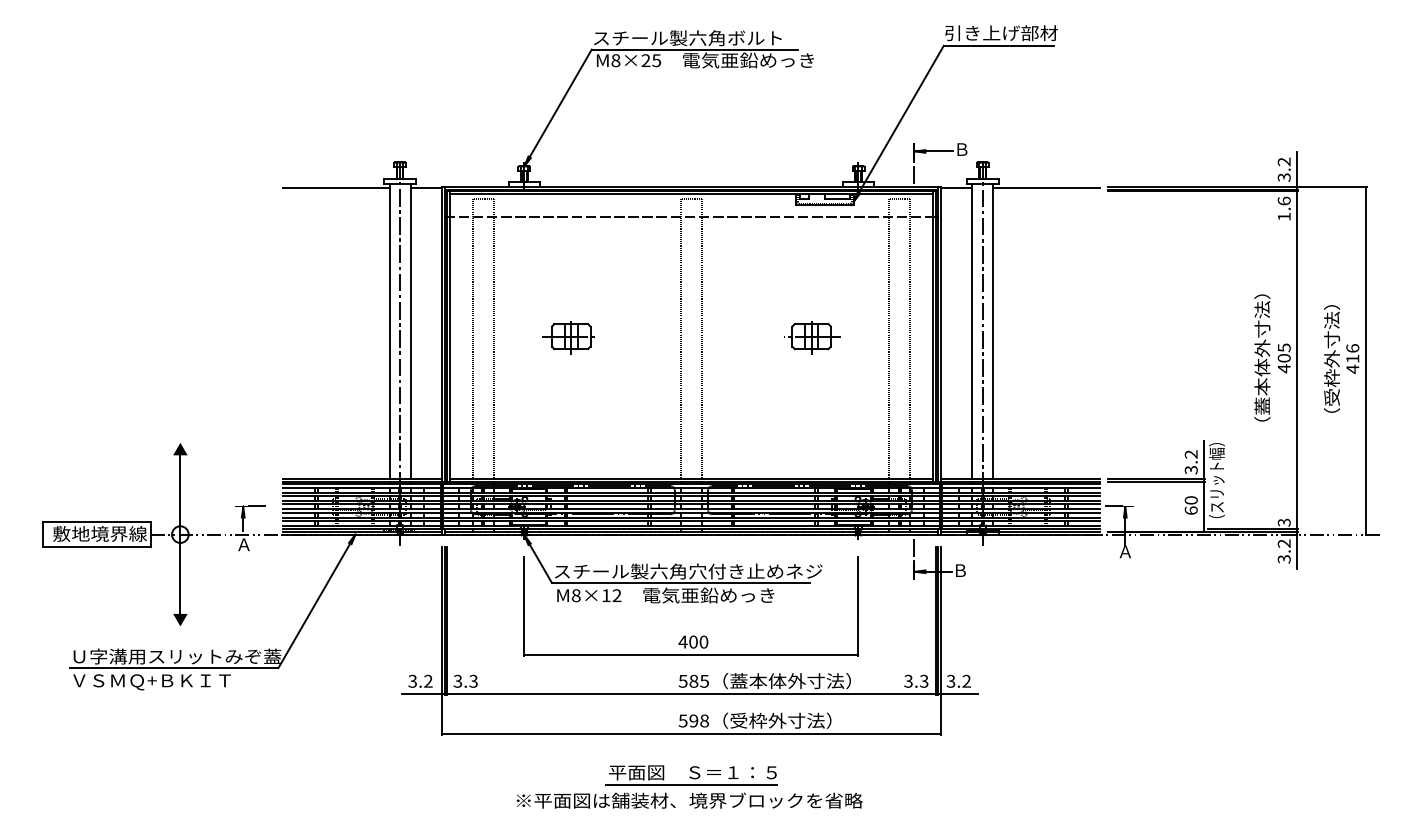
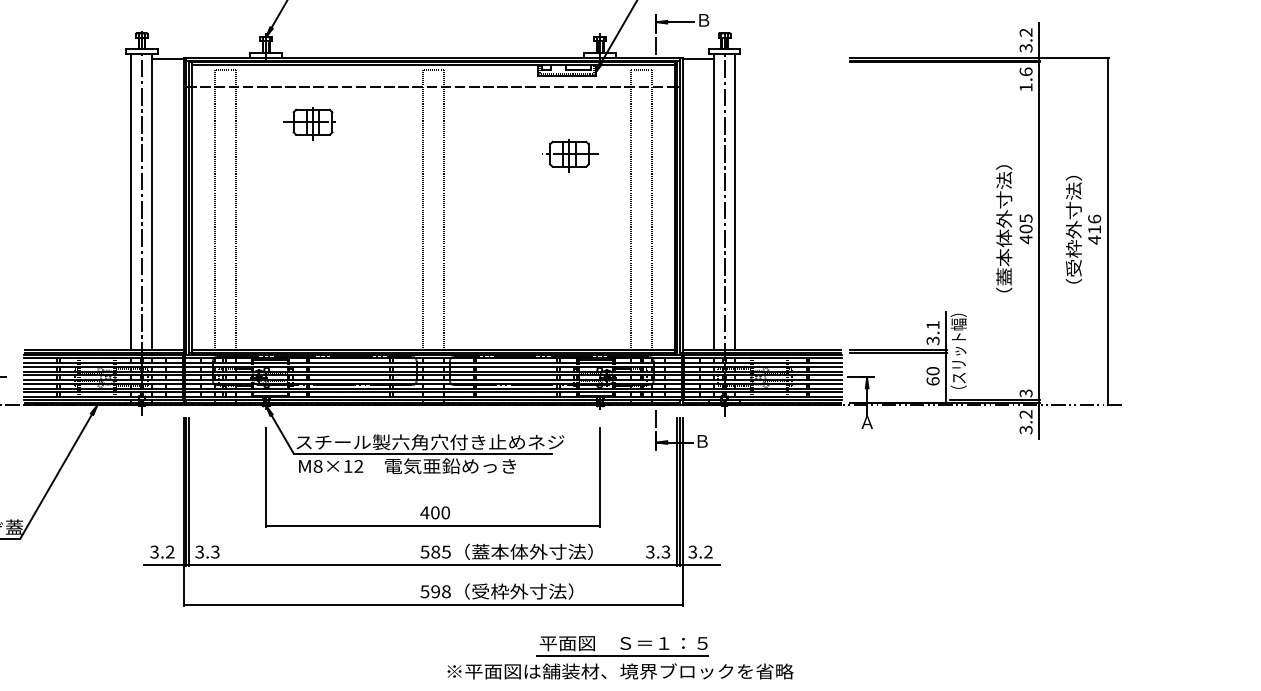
line: (336, 187) -> (78, 58), removed
line: (1046, 187) -> (788, 58), removed
part: (568, 337) -> (310, 123), moved
part: (812, 337) -> (570, 155), moved
text: (1190, 454) -> (932, 325), 3.2 -> 3.1
part: (689, 786) -> (620, 657), moved

